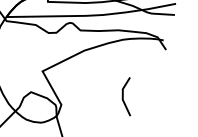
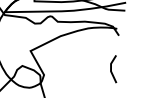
line: (123, 97) -> (111, 69), moved

